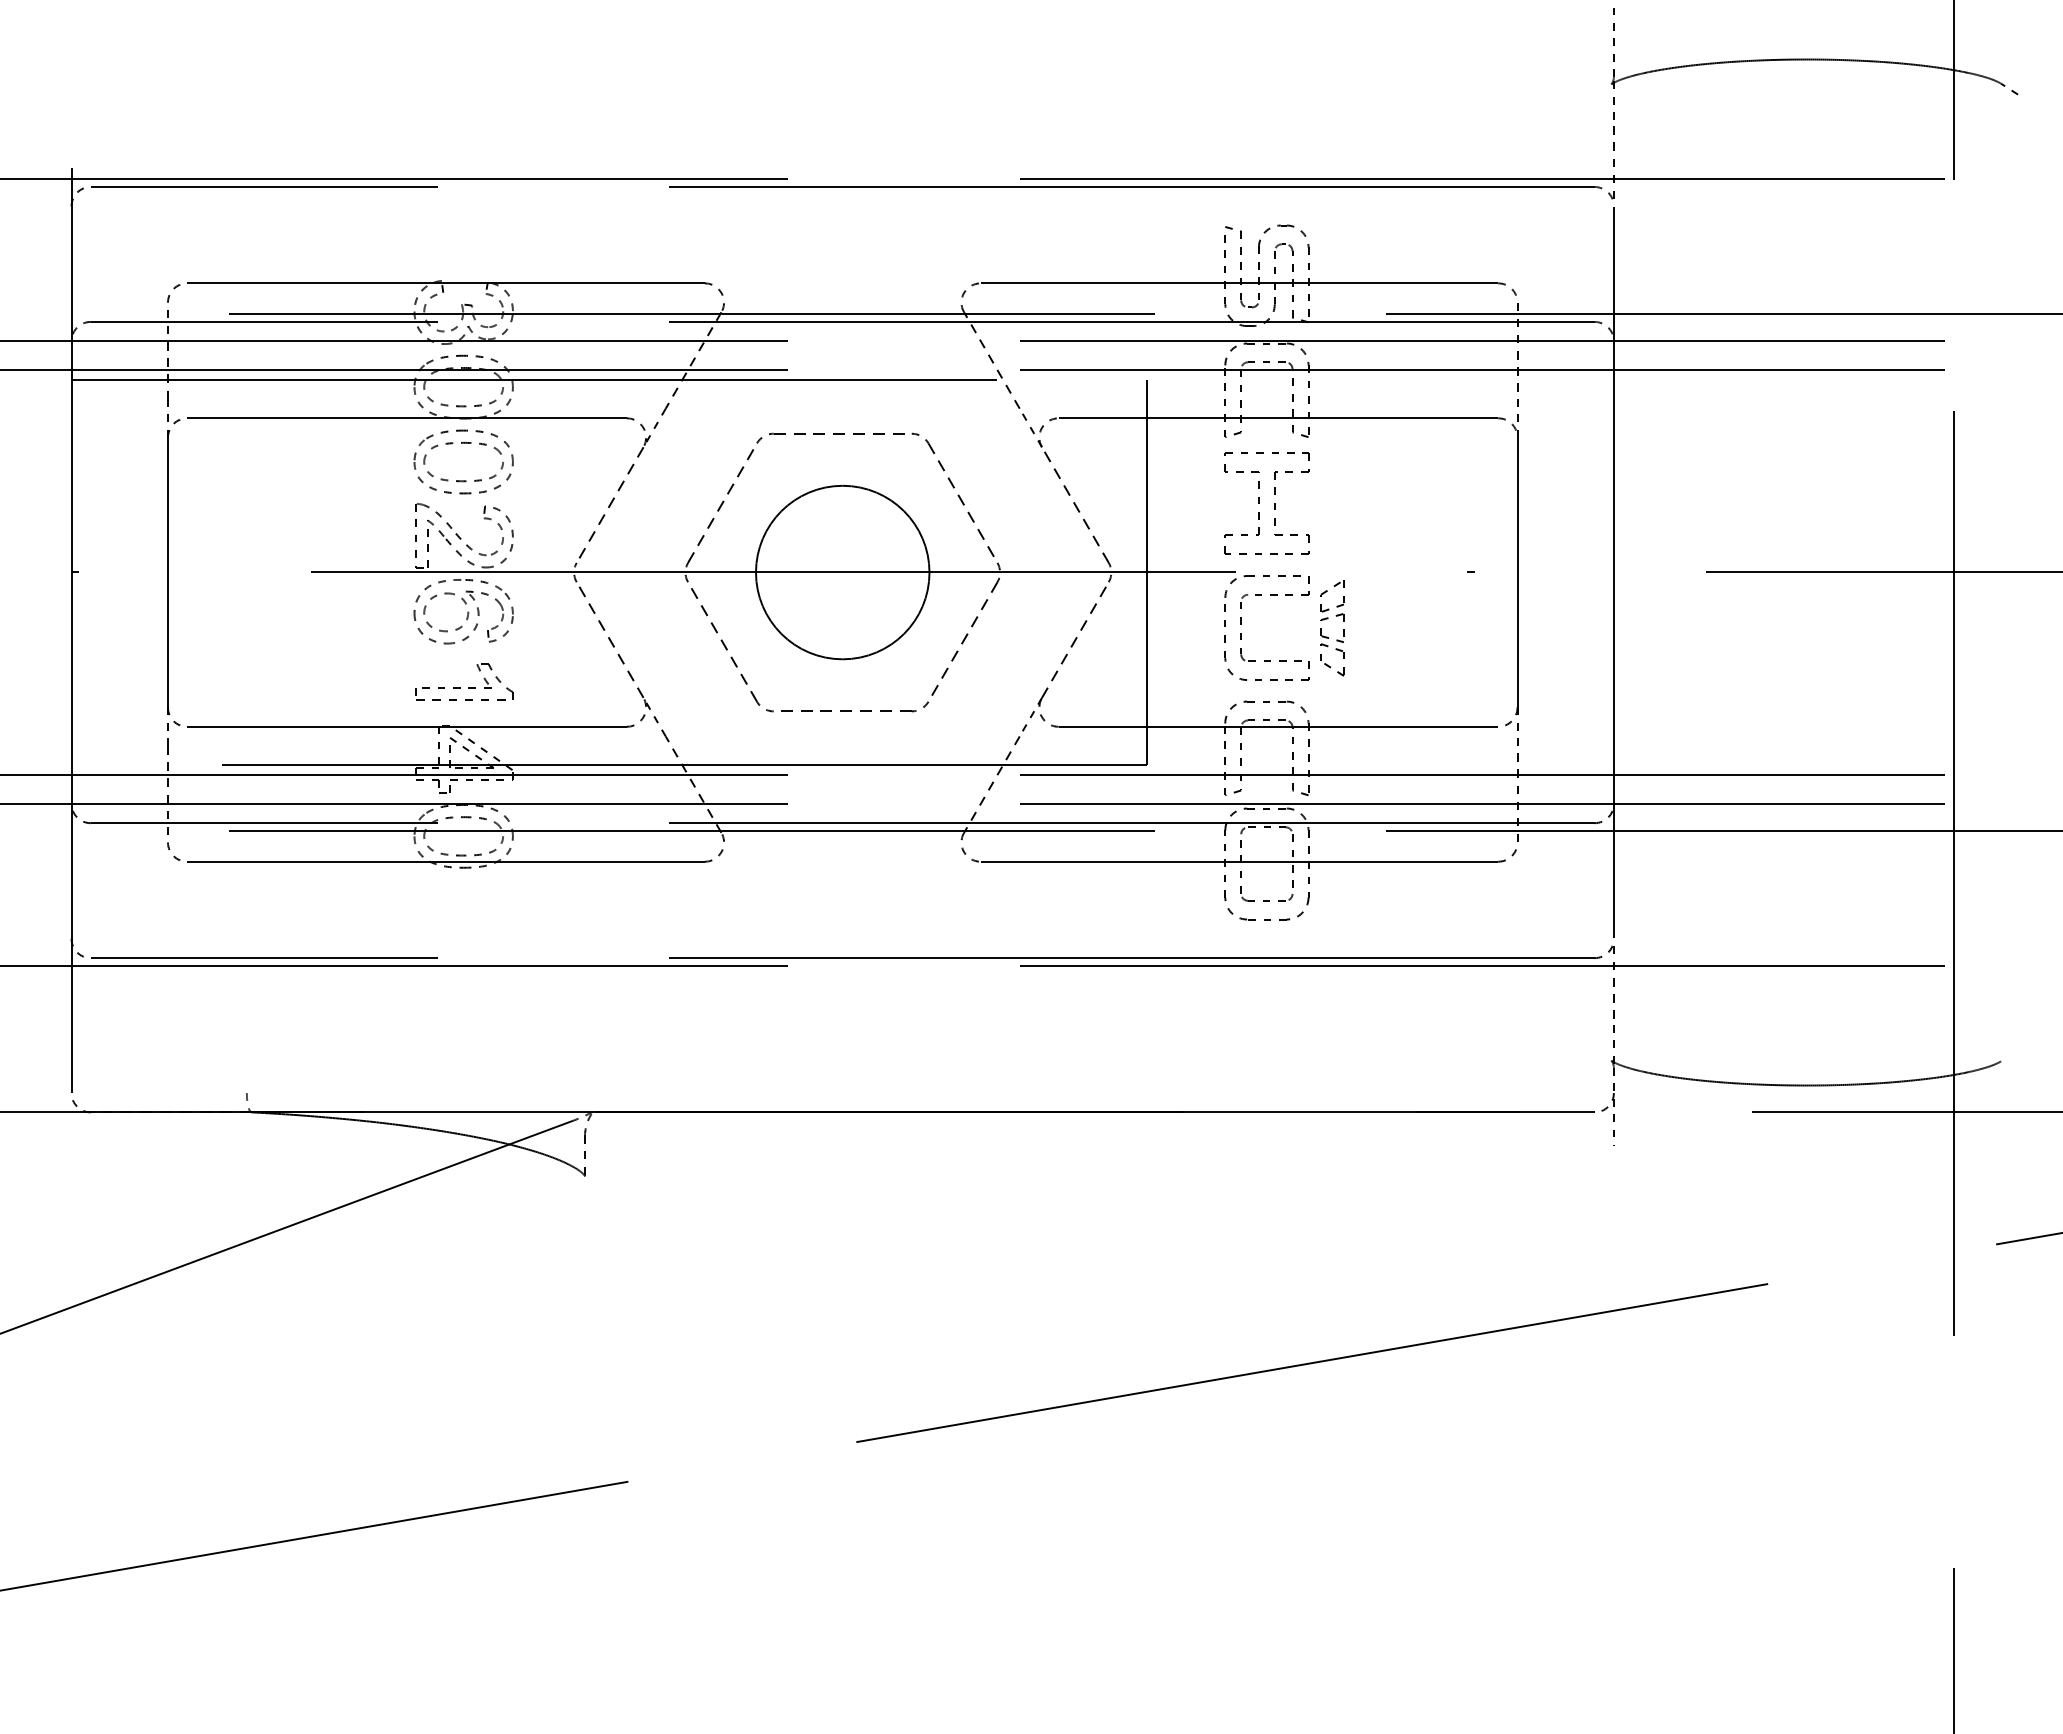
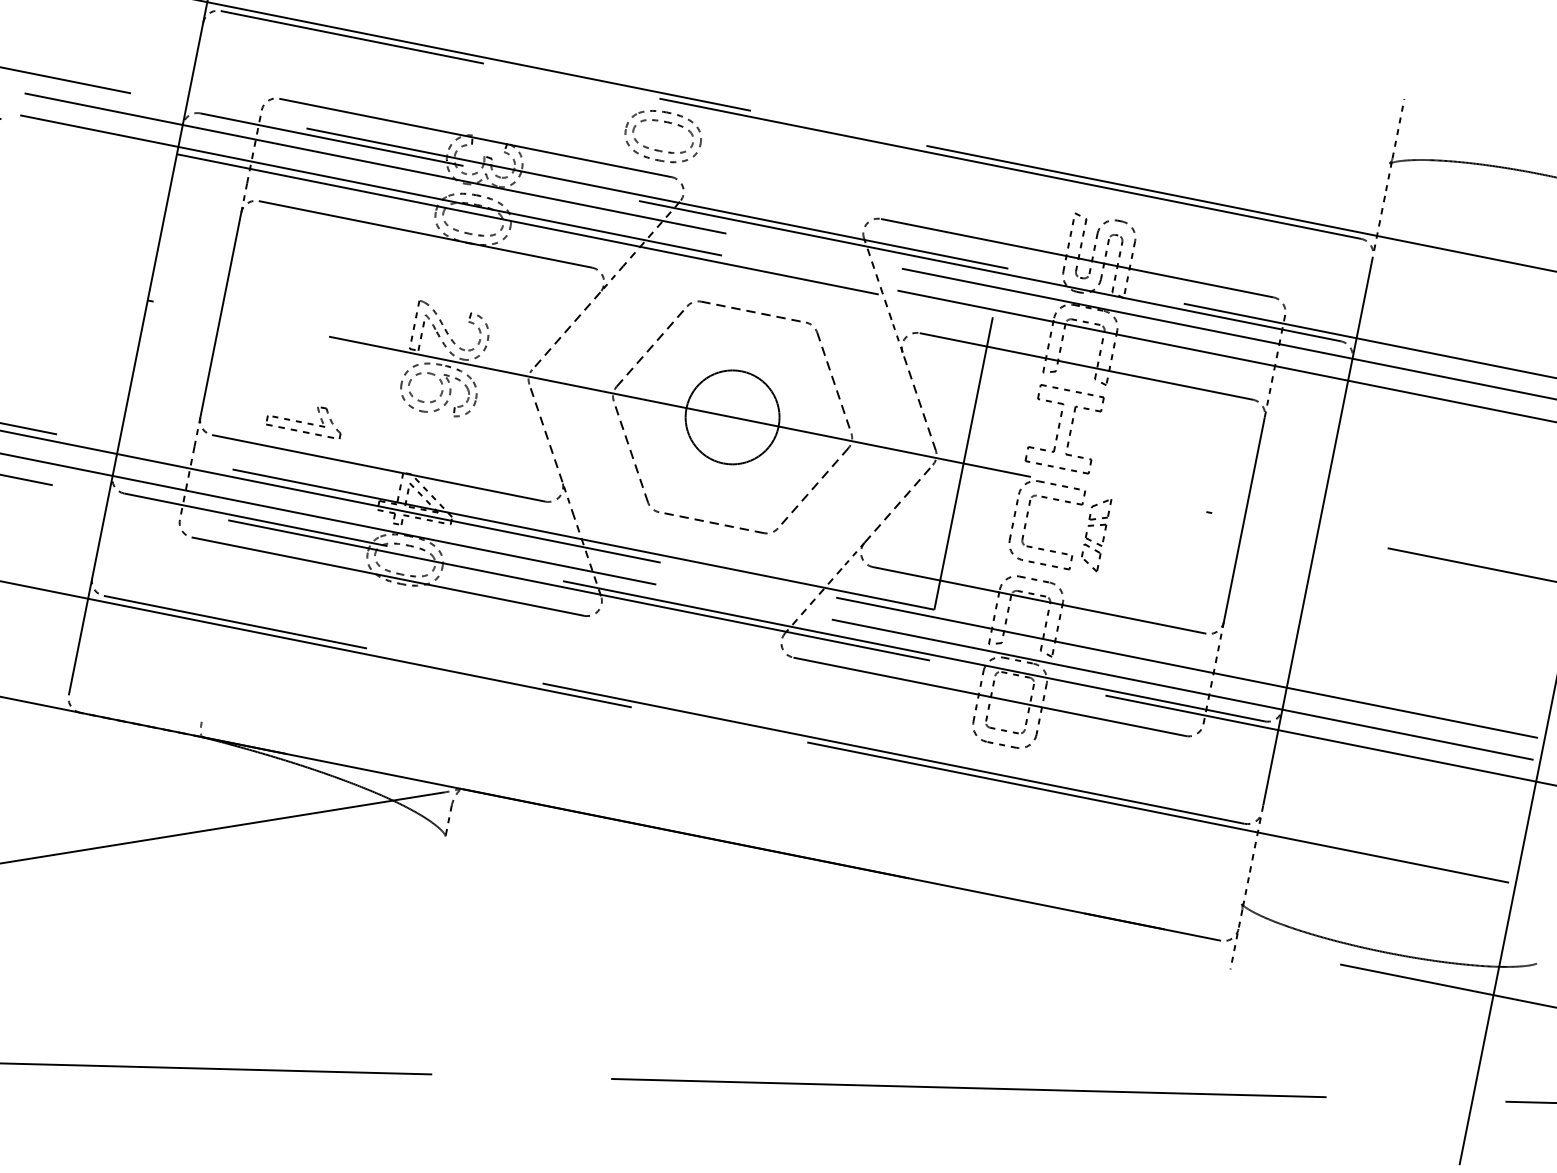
part: (463, 443) -> (665, 122), moved
circle: (842, 572) -> (732, 417), size x0.7
part: (460, 687) -> (301, 421), moved

